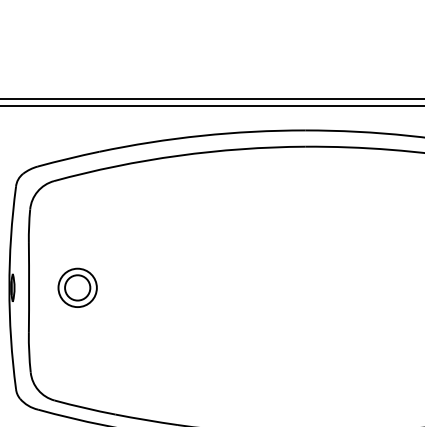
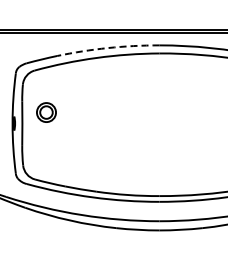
arc: (202, 136) -> (108, 48), solid -> dashed
part: (77, 287) -> (46, 112), moved

